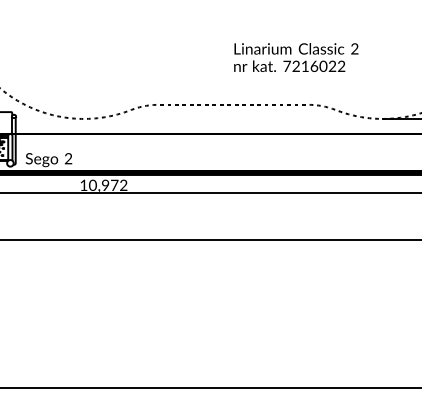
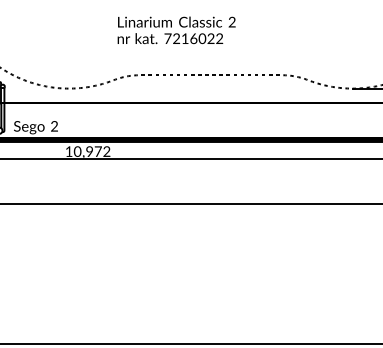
text: (296, 57) -> (176, 30), moved

